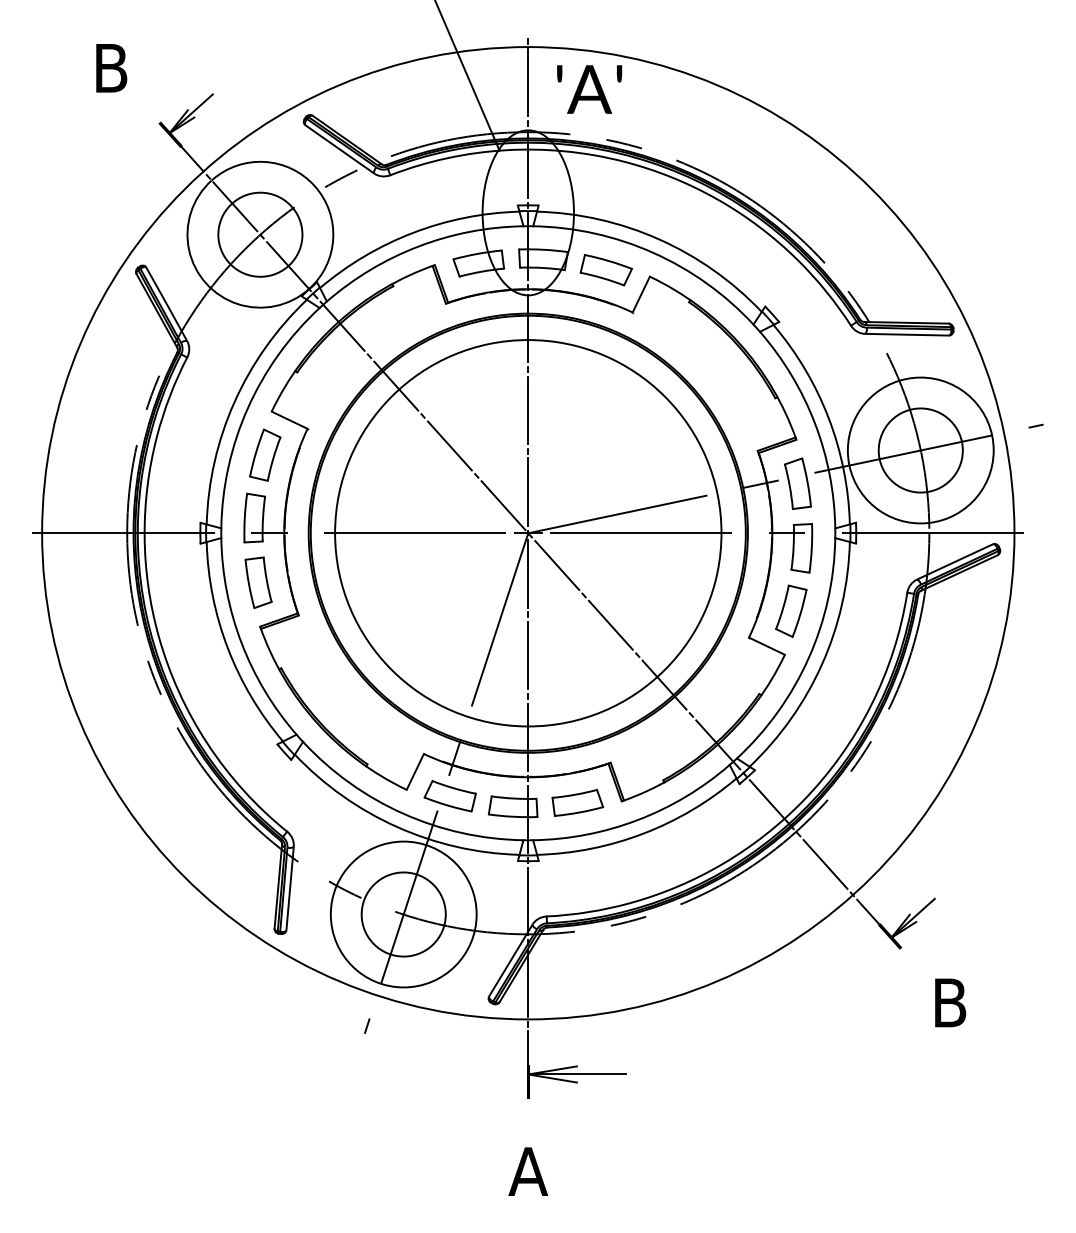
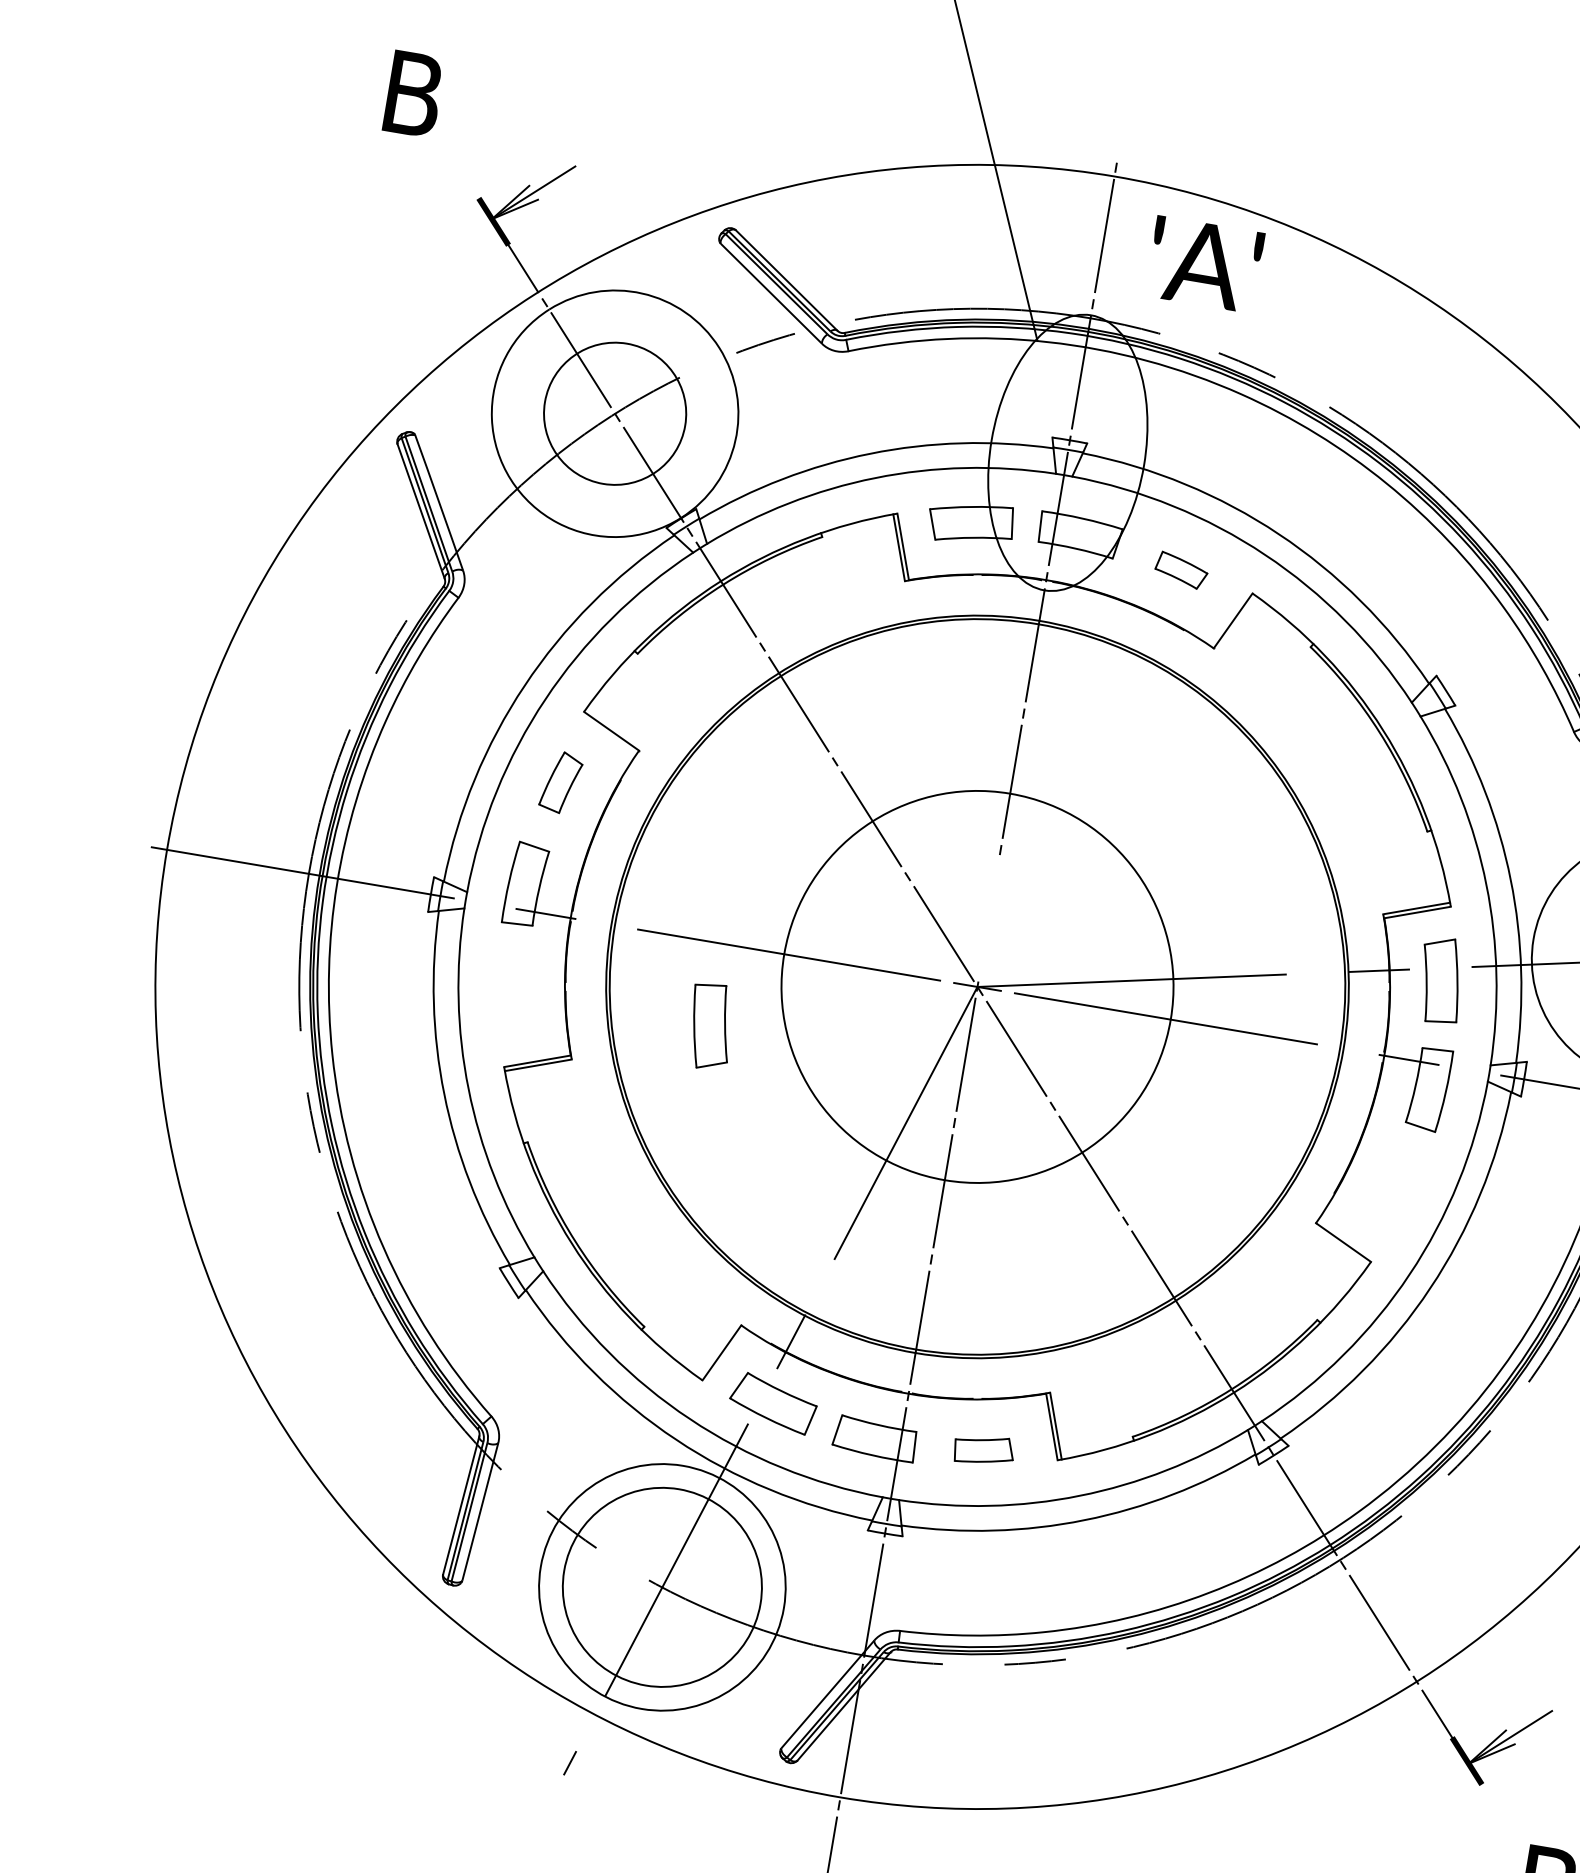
part: (605, 270) -> (1180, 570), size x0.6
part: (265, 454) -> (561, 781), size x0.7
line: (528, 491) -> (989, 917), removed
circle: (528, 533) -> (977, 987), size x0.6
part: (258, 582) -> (710, 1026), moved
part: (791, 610) -> (1394, 1189), removed
part: (577, 802) -> (983, 1449), size x0.7
circle: (403, 914) -> (661, 1587), size x1.4

